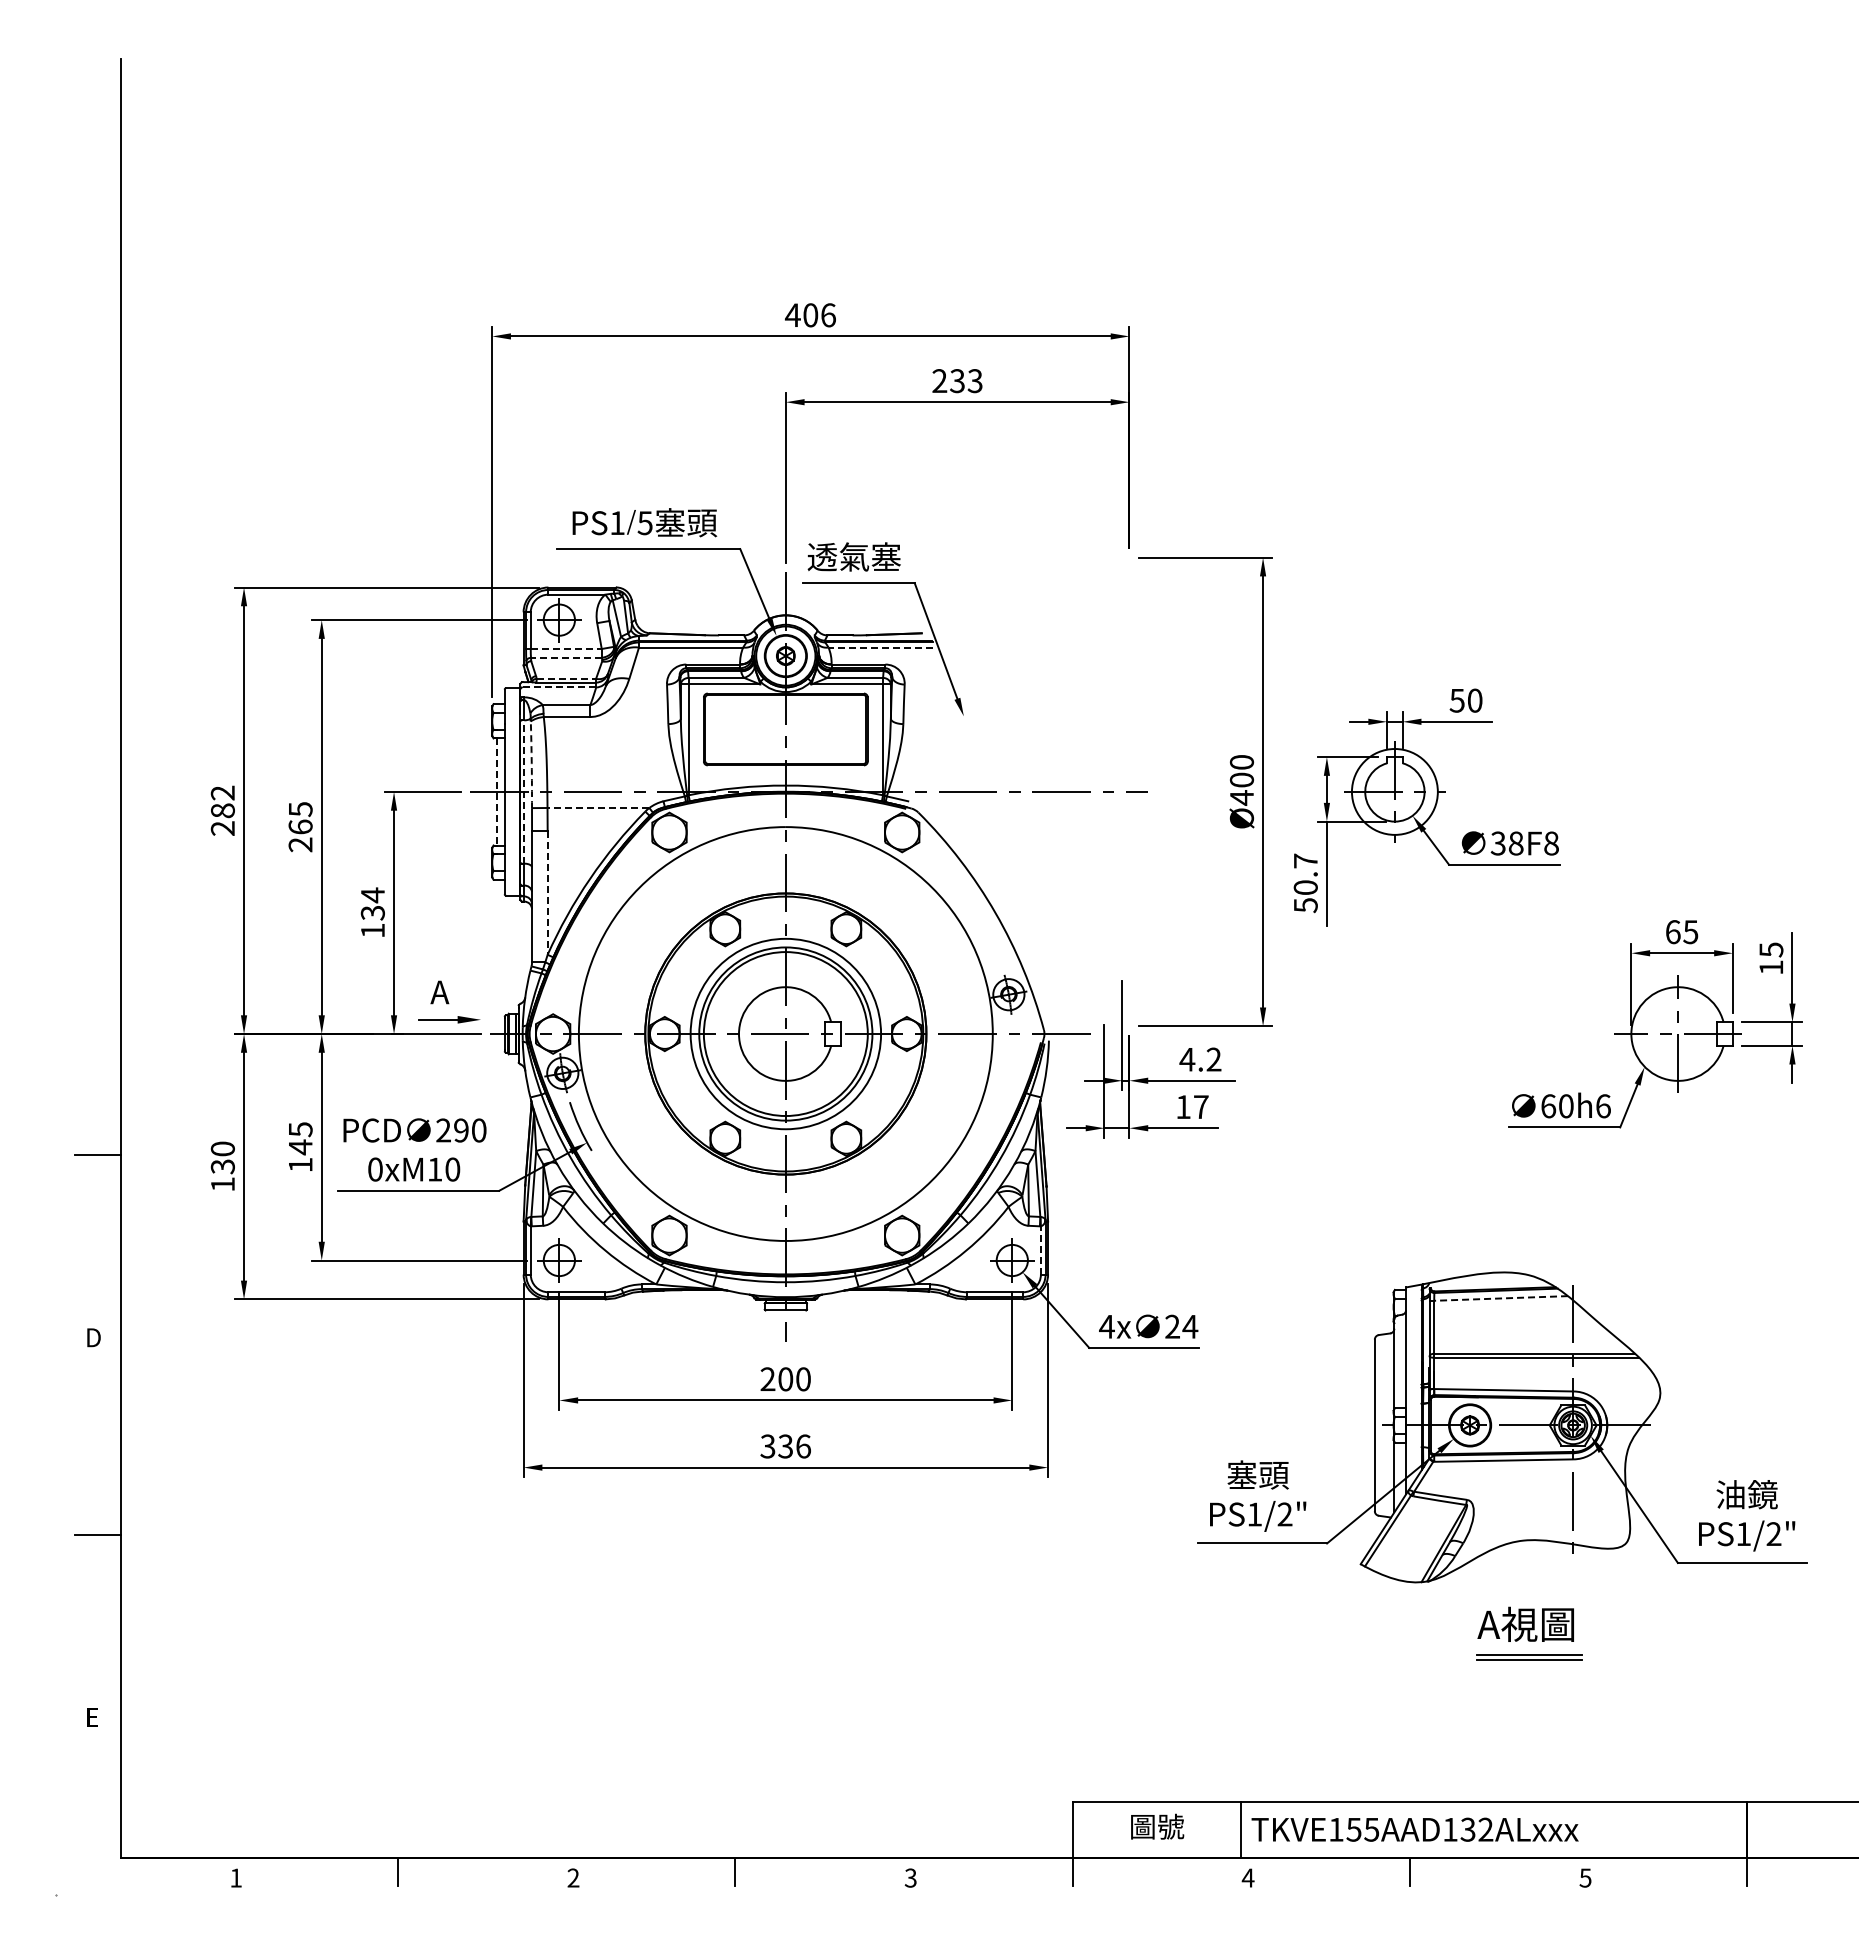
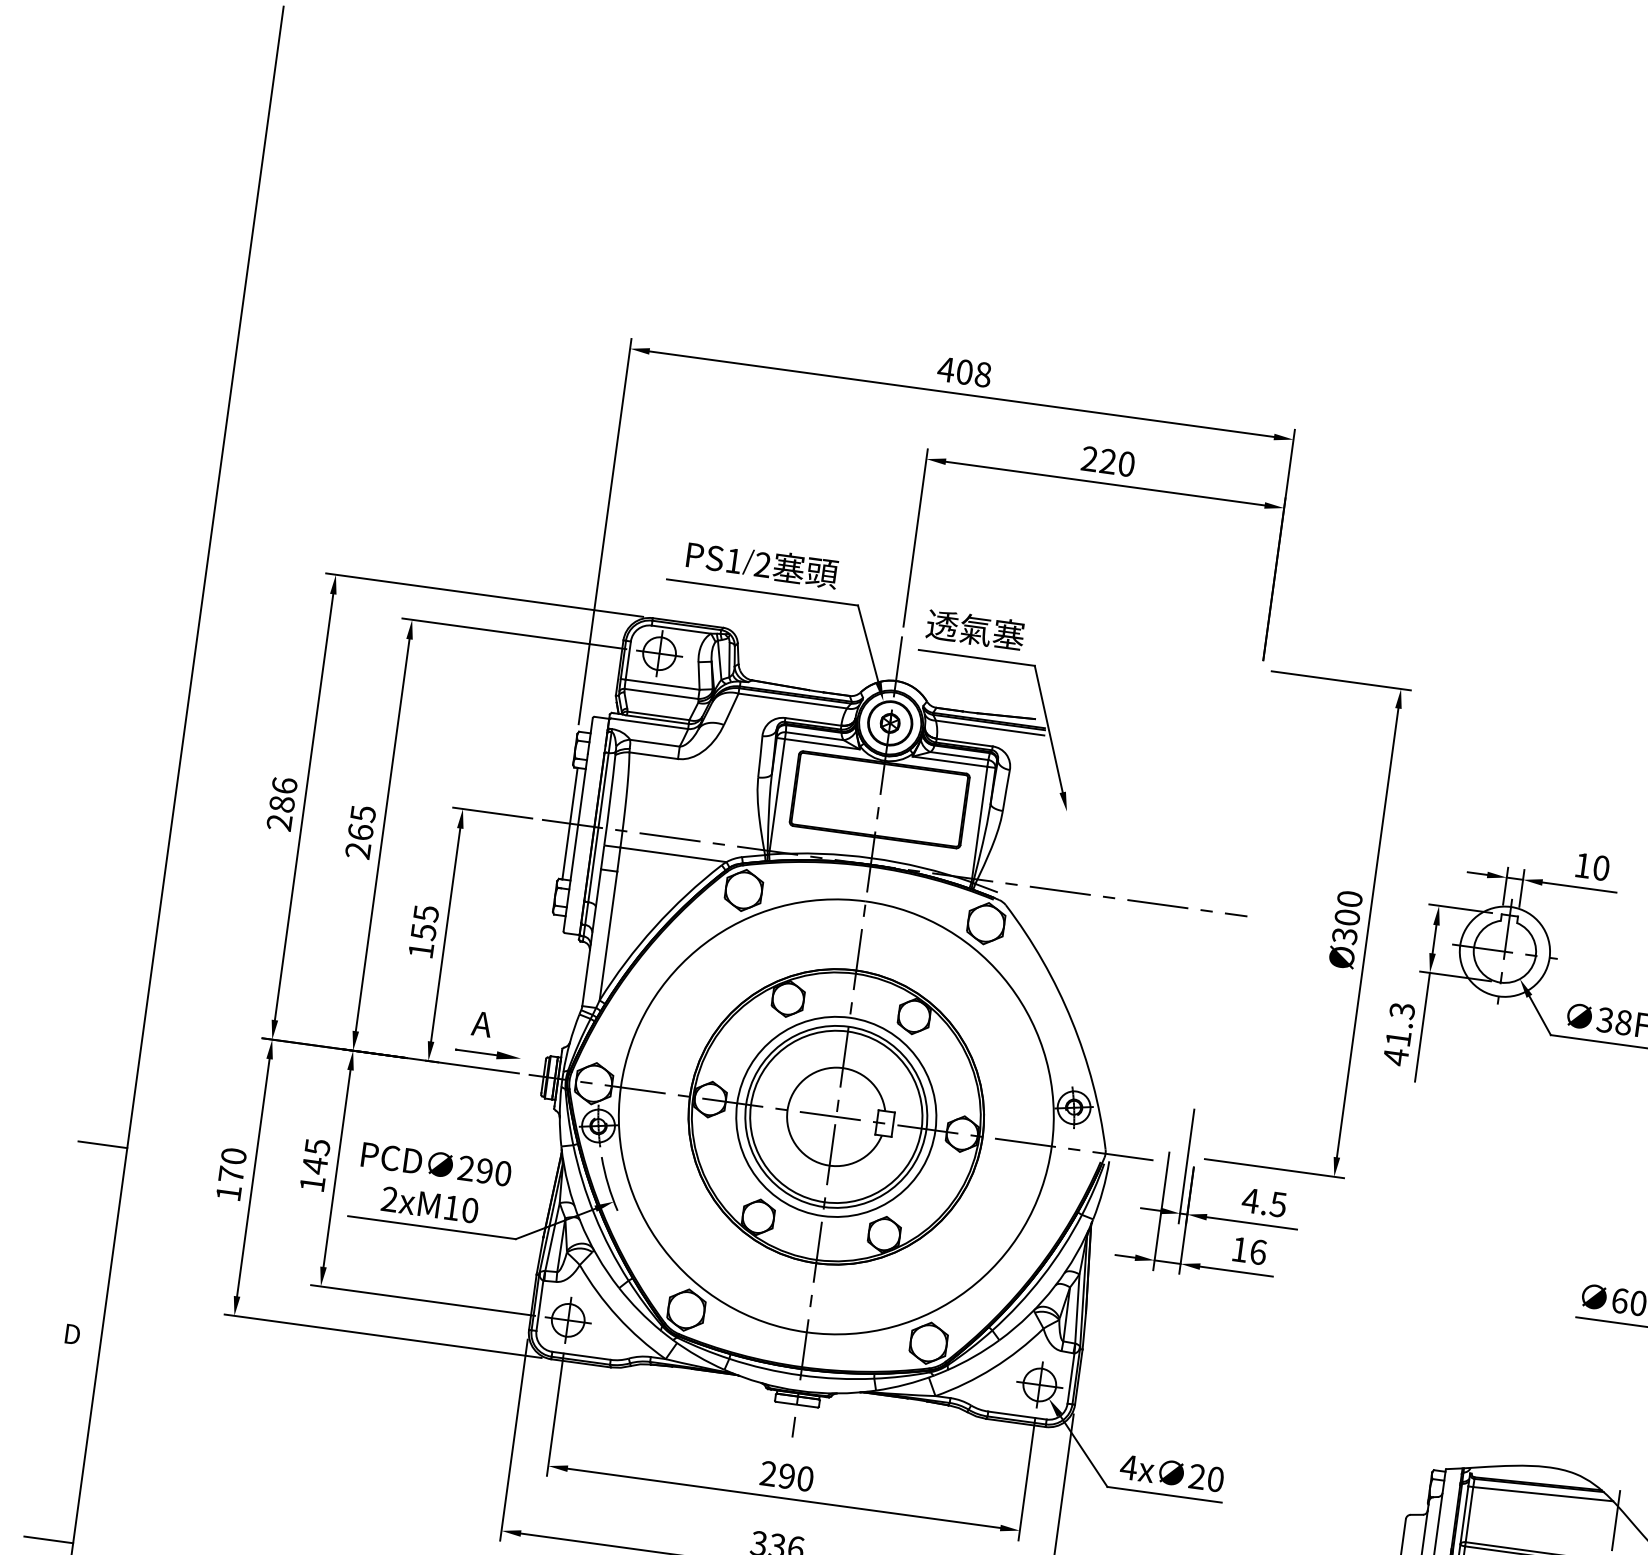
text: (828, 315) -> (983, 374), 406 -> 408
text: (966, 381) -> (1117, 463), 233 -> 220
text: (644, 523) -> (761, 565), 5 -> 2
line: (880, 647) -> (989, 727), dashed -> solid
line: (566, 649) -> (662, 685), dashed -> solid
line: (565, 657) -> (660, 693), dashed -> solid
line: (566, 678) -> (658, 715), dashed -> solid
line: (558, 687) -> (649, 723), dashed -> solid
text: (1456, 700) -> (1582, 865), 50 -> 10
arc: (531, 763) -> (610, 798), dashed -> solid
line: (496, 791) -> (569, 823), dashed -> solid
line: (524, 791) -> (598, 827), dashed -> solid
text: (222, 792) -> (284, 785), 282 -> 286
text: (1241, 797) -> (1344, 935), Ø400 -> Ø300
line: (598, 808) -> (673, 855), dashed -> solid
text: (1305, 883) -> (1398, 1034), 50.7 -> 41.3
line: (547, 892) -> (608, 935), dashed -> solid
text: (372, 903) -> (424, 922), 134 -> 155
text: (1213, 1059) -> (1277, 1204), 4.2 -> 4.5
text: (1201, 1107) -> (1258, 1252), 17 -> 16
text: (222, 1166) -> (230, 1174), 130 -> 170
text: (375, 1169) -> (389, 1199), 0xM10 -> 2xM10
line: (1040, 1249) -> (1070, 1377), dashed -> solid
line: (1501, 1298) -> (1543, 1494), dashed -> solid
text: (1190, 1326) -> (1215, 1479), 24 -> 20
text: (785, 1379) -> (786, 1476), 200 -> 290

